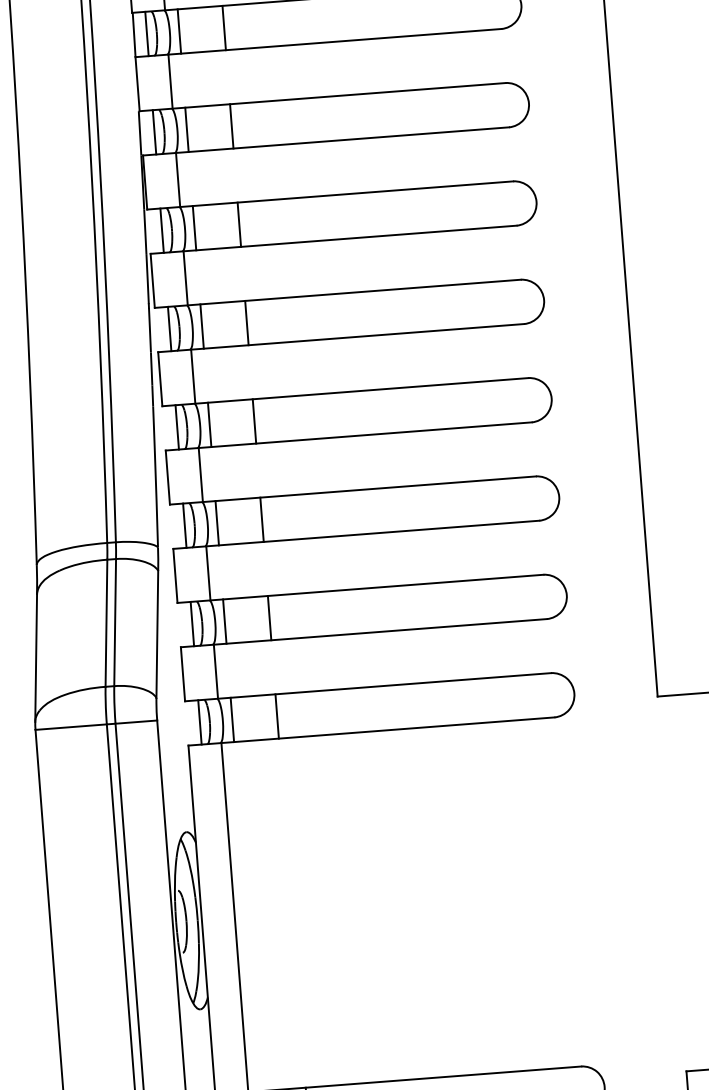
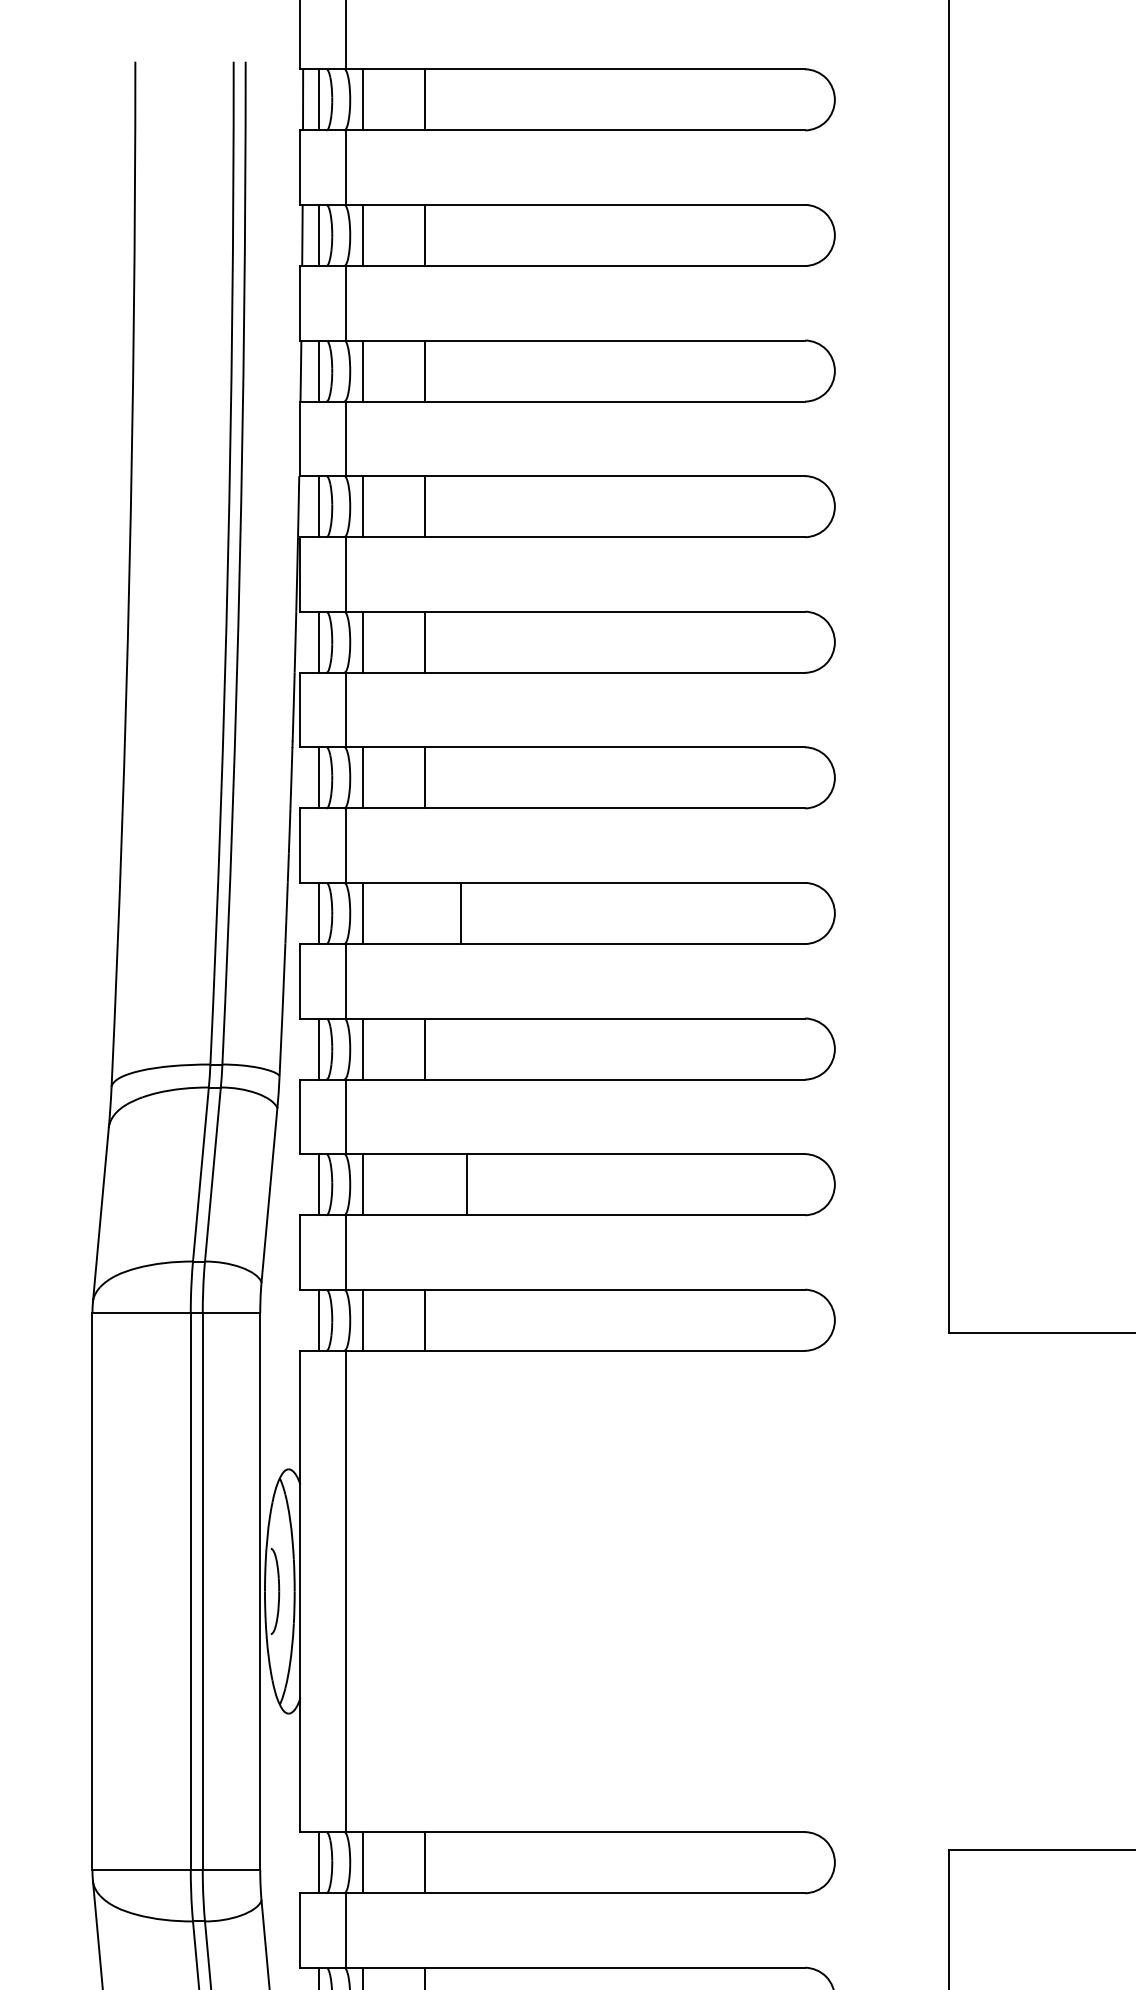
line: (254, 421) -> (461, 913), moved
line: (269, 617) -> (467, 1184), moved

